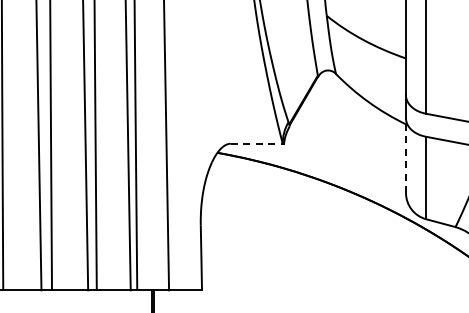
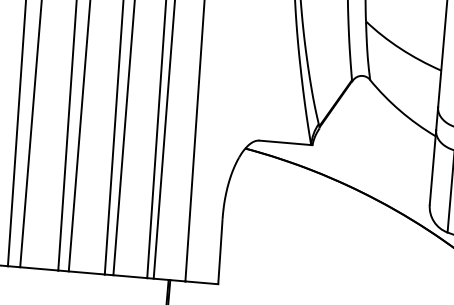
line: (256, 143) -> (285, 142), dashed -> solid
line: (405, 155) -> (432, 167), dashed -> solid

